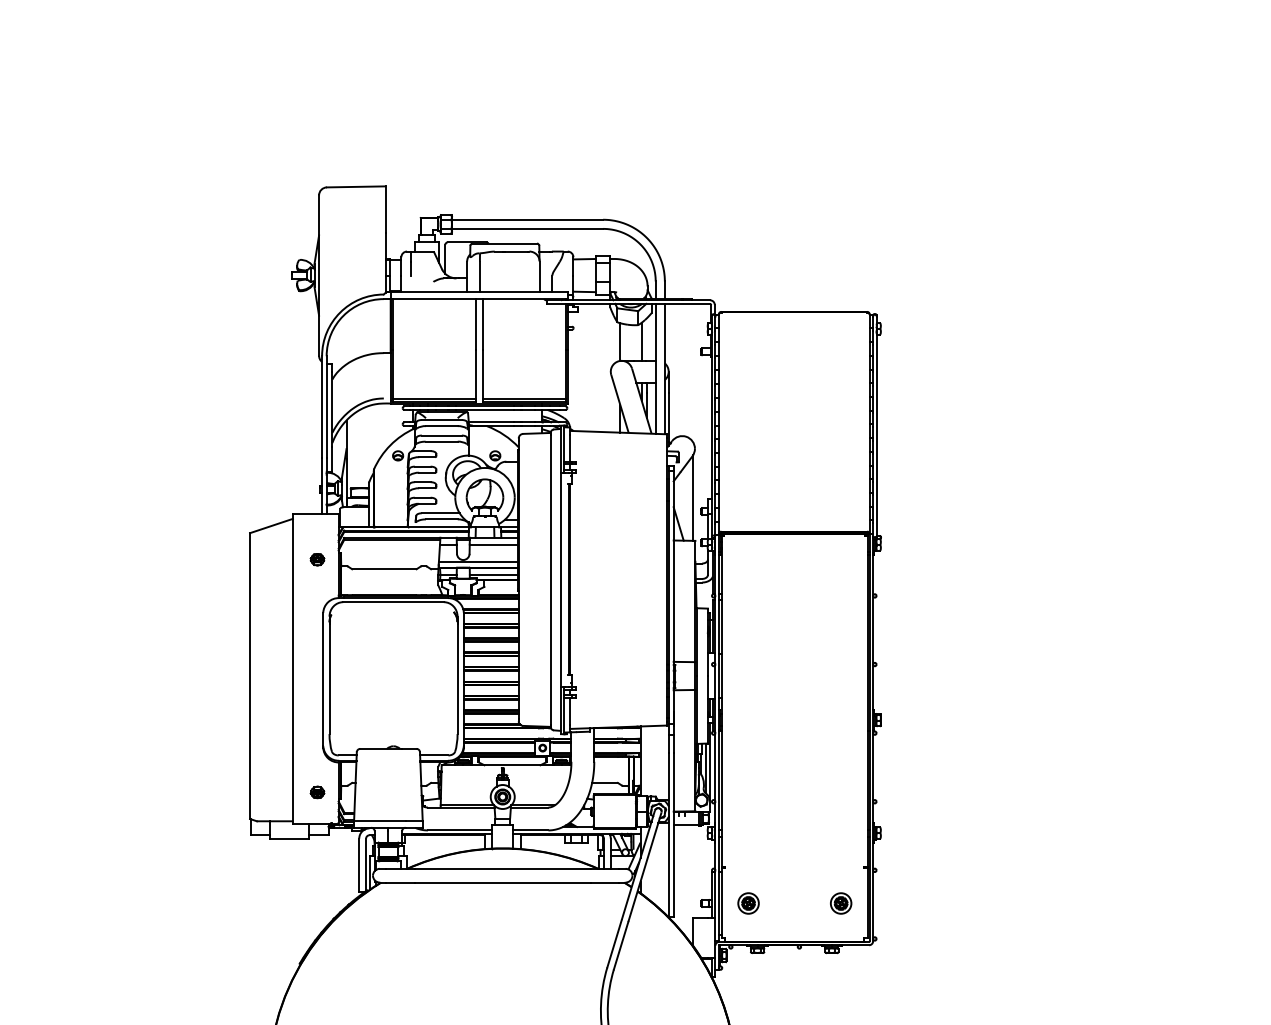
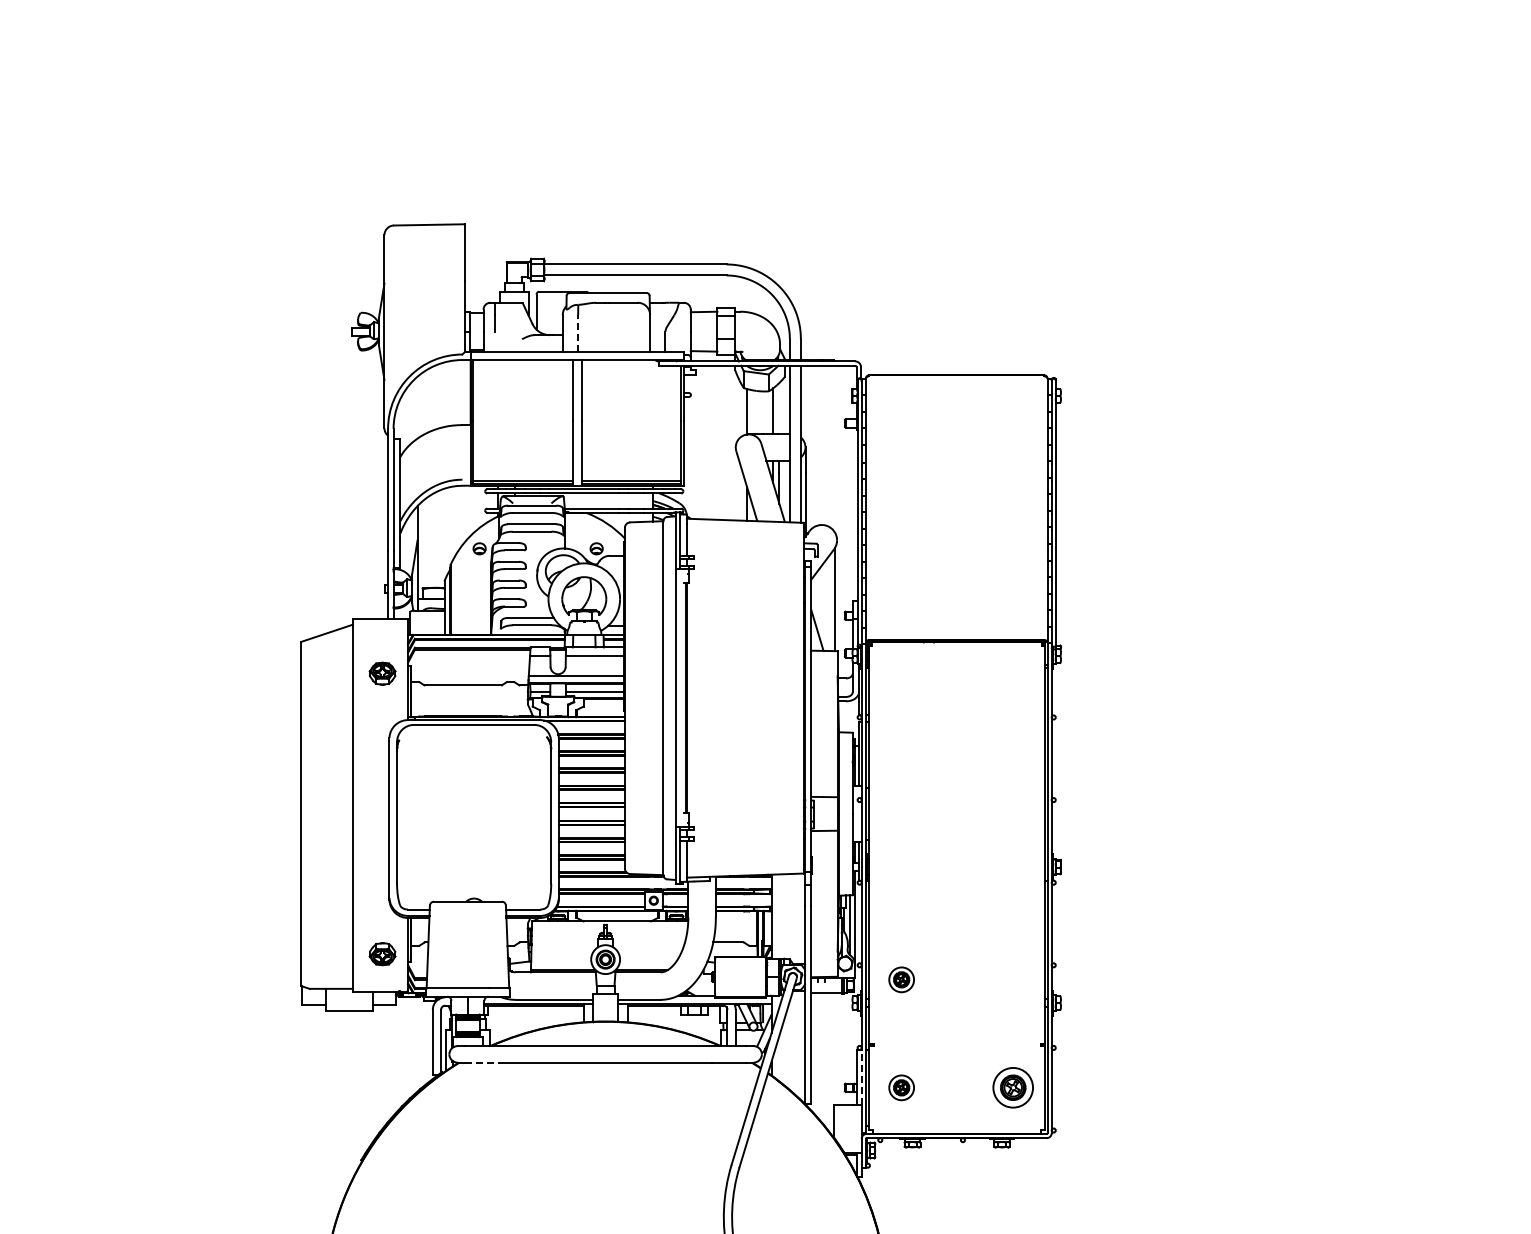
line: (480, 276) -> (578, 332), solid -> dashed
part: (317, 559) -> (382, 673), size x1.6
part: (317, 791) -> (382, 953), size x1.6
part: (748, 813) -> (901, 979), added
line: (401, 882) -> (483, 1062), solid -> dashed
line: (715, 894) -> (861, 1077), solid -> dashed
part: (840, 903) -> (1012, 1087), size x1.6

